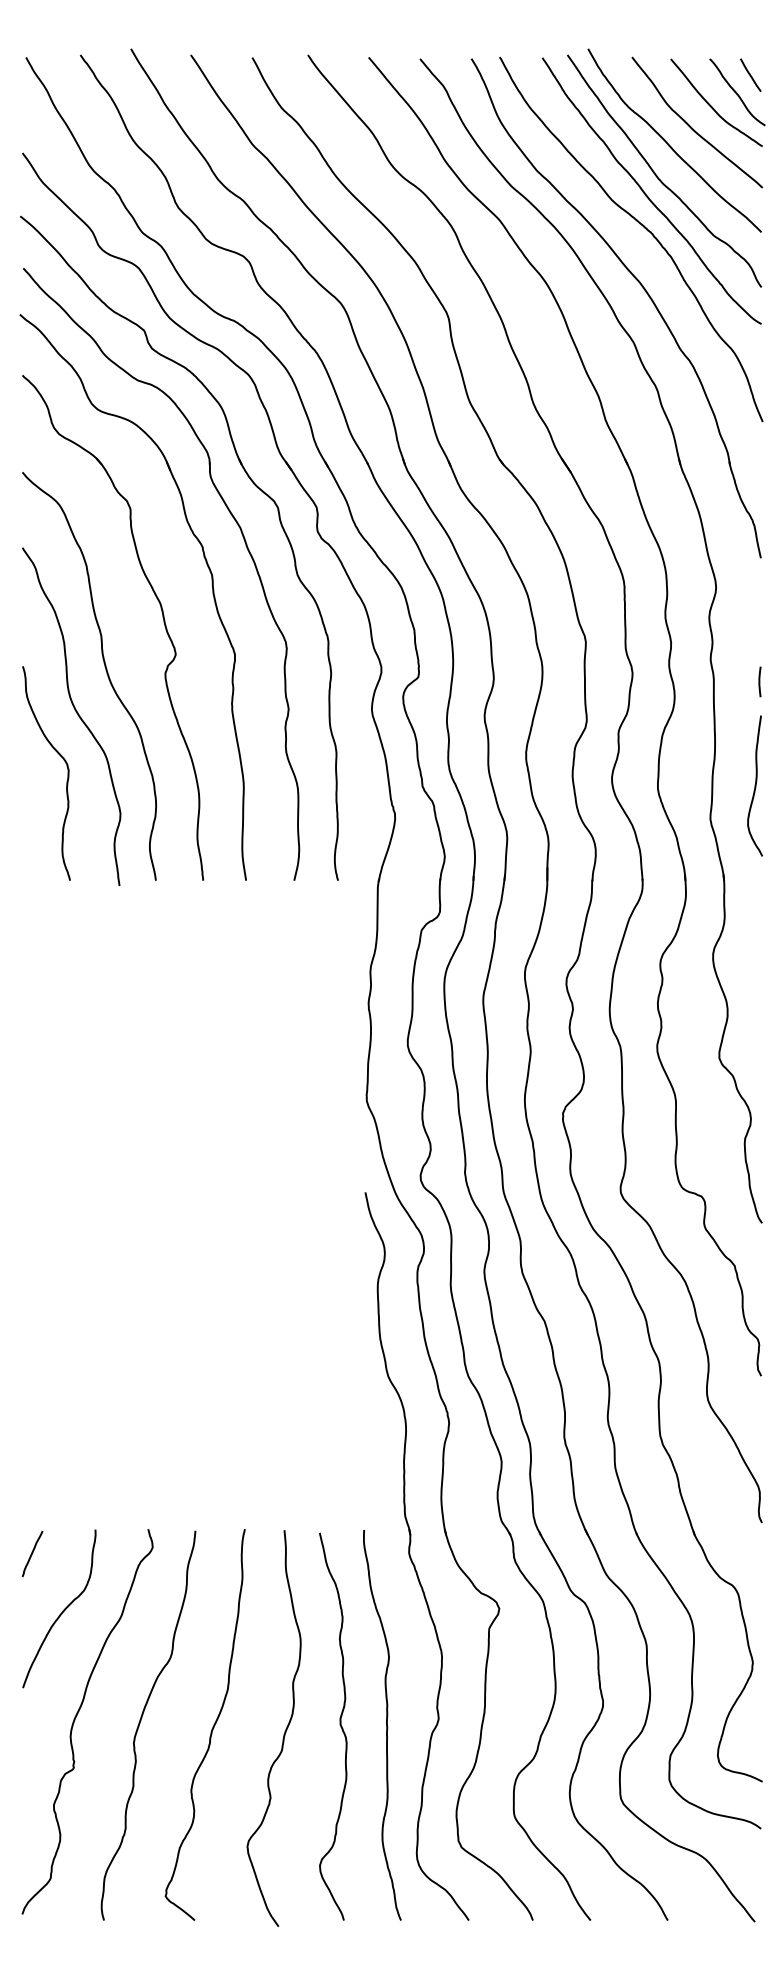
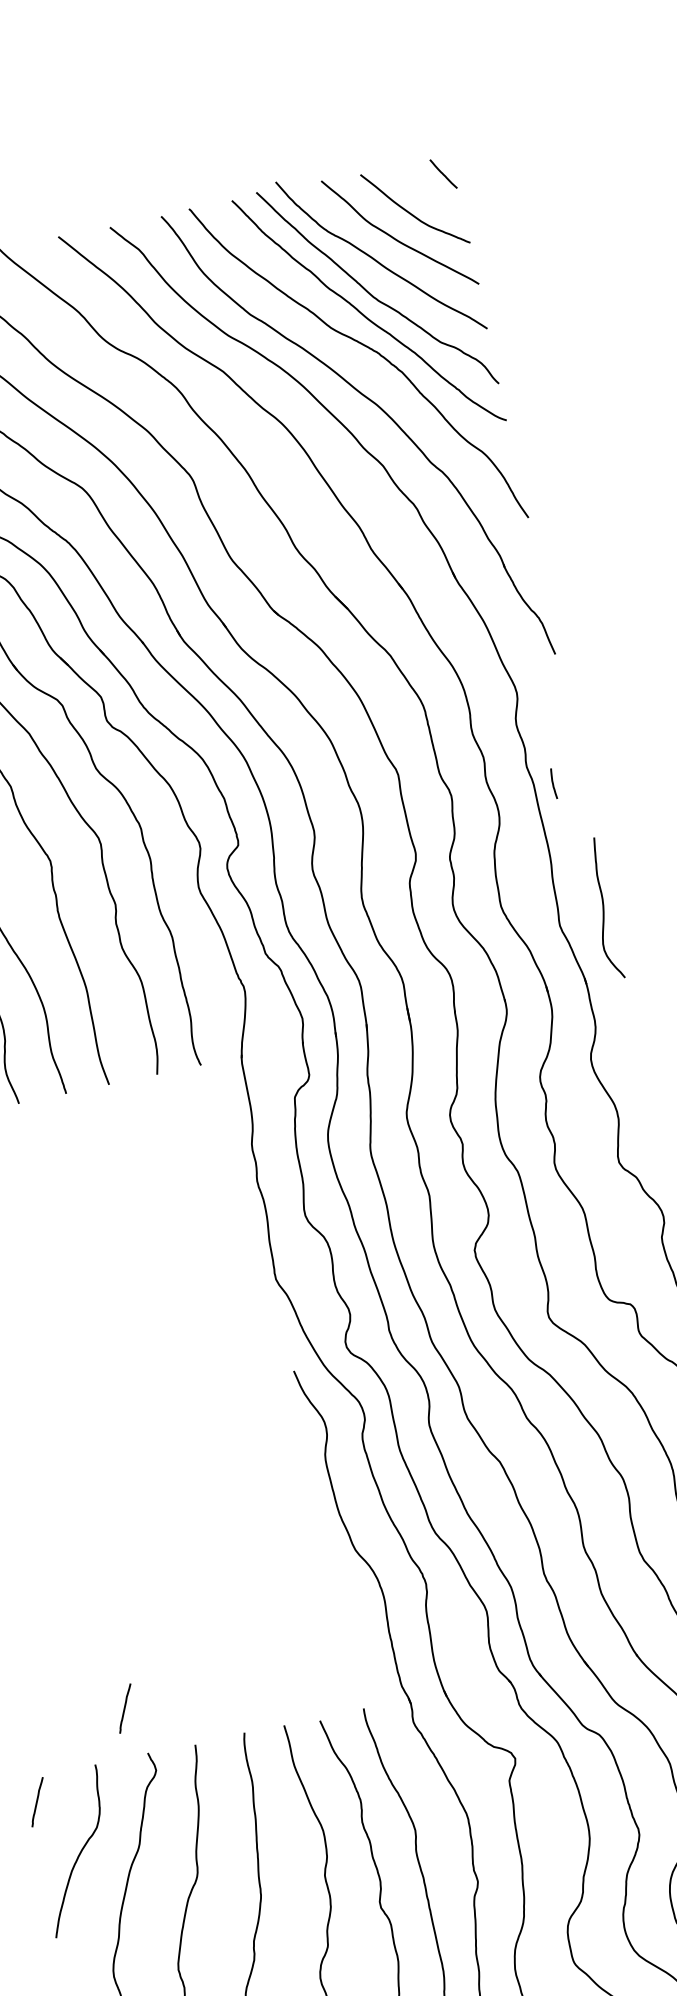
curve: (737, 92) -> (434, 194), removed
line: (759, 681) -> (552, 783), moved
curve: (755, 785) -> (603, 908), moved
curve: (135, 1481) -> (125, 1708), added

